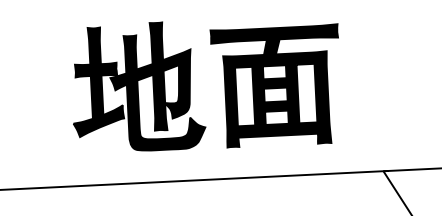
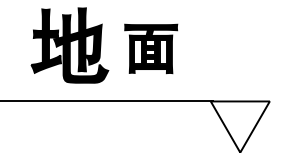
part: (277, 85) -> (151, 48), size x0.7

